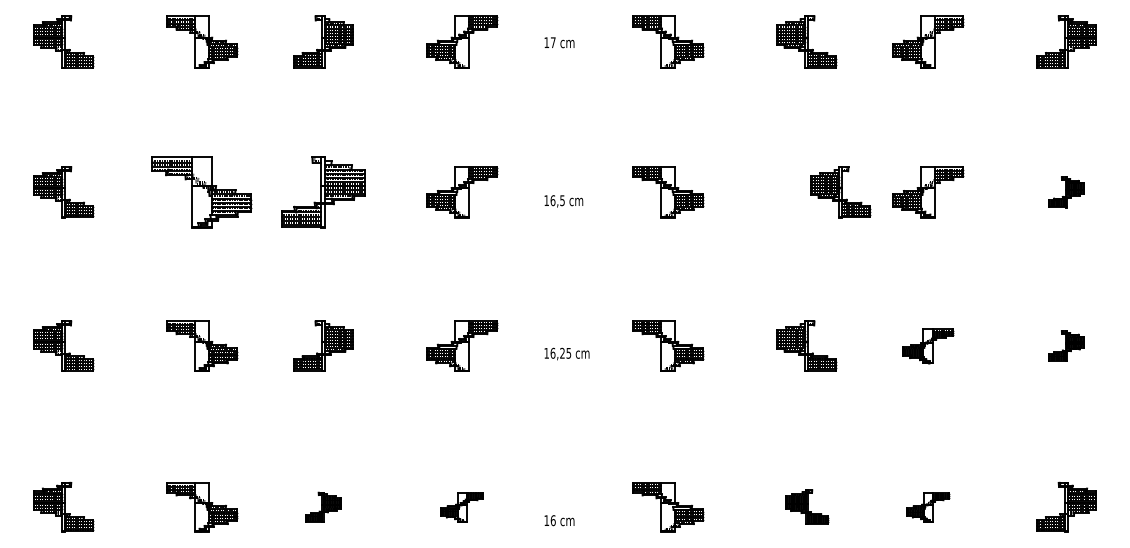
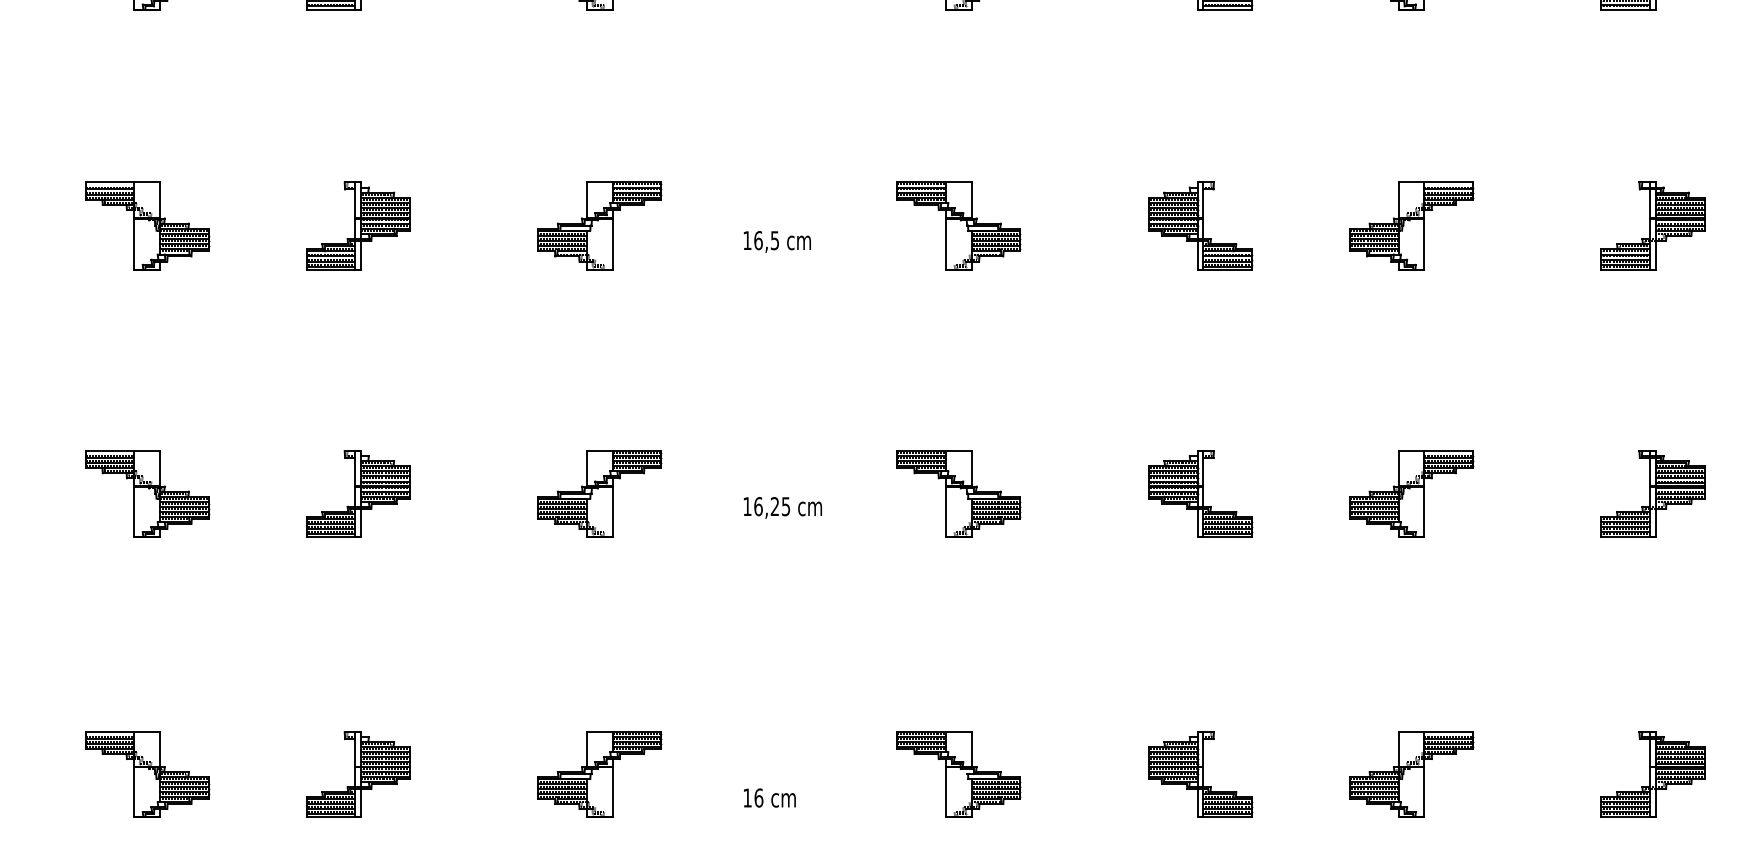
part: (202, 192) -> (147, 226), size x0.71
part: (323, 192) -> (358, 226), size x0.71
part: (840, 192) -> (1200, 226), moved
part: (1066, 192) -> (1652, 226), size x1.67
part: (928, 345) -> (1412, 492), size x1.43
part: (1066, 345) -> (1652, 492), size x1.67
part: (323, 507) -> (358, 775), size x1.67
part: (462, 507) -> (600, 775), size x1.67
part: (806, 507) -> (1200, 775), size x1.43
part: (928, 507) -> (1412, 775), size x1.67

